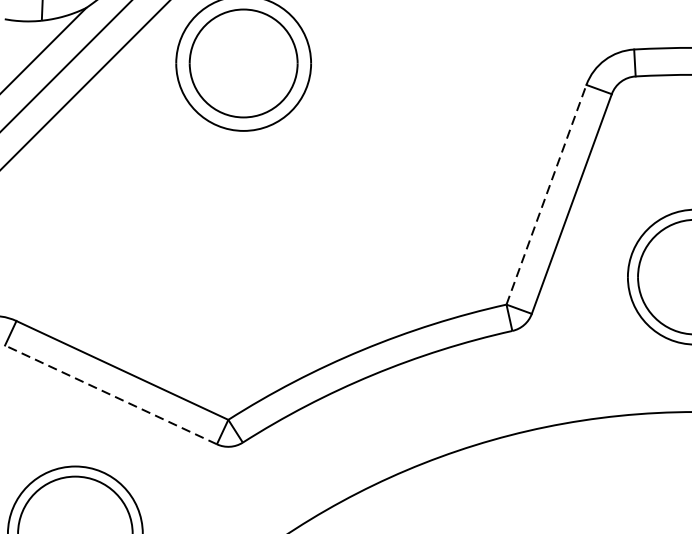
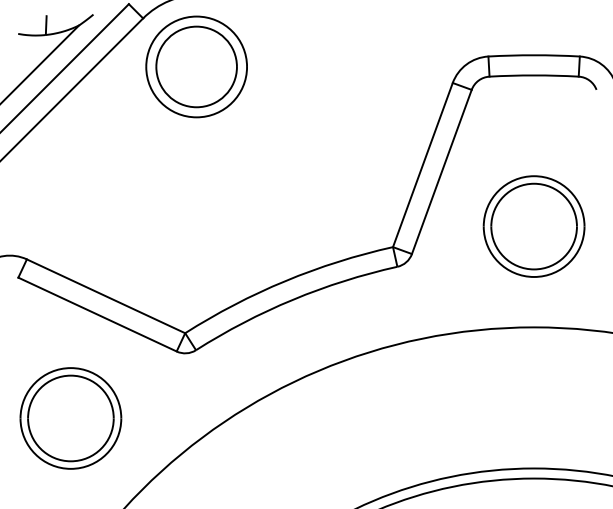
line: (547, 194) -> (423, 164), dashed -> solid
line: (110, 394) -> (97, 314), dashed -> solid

